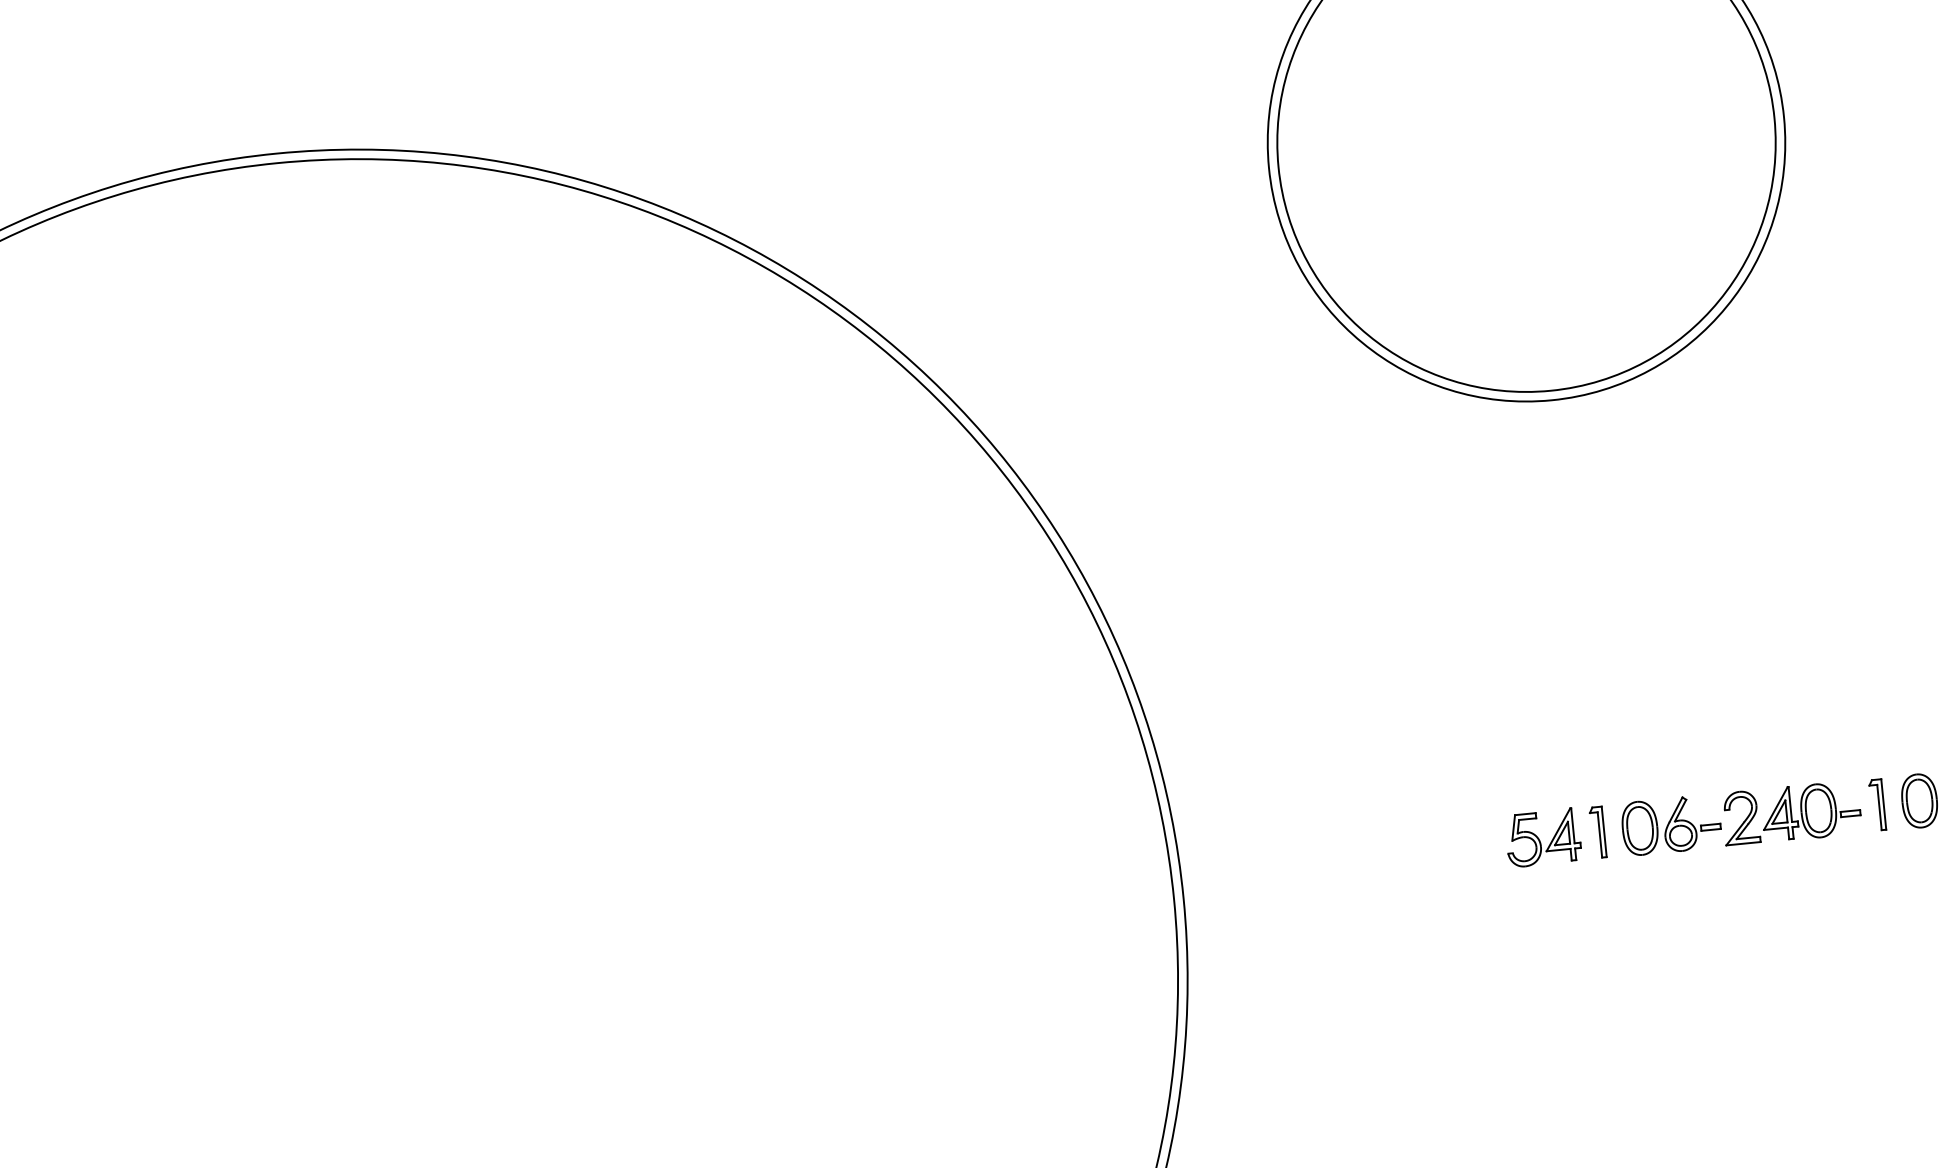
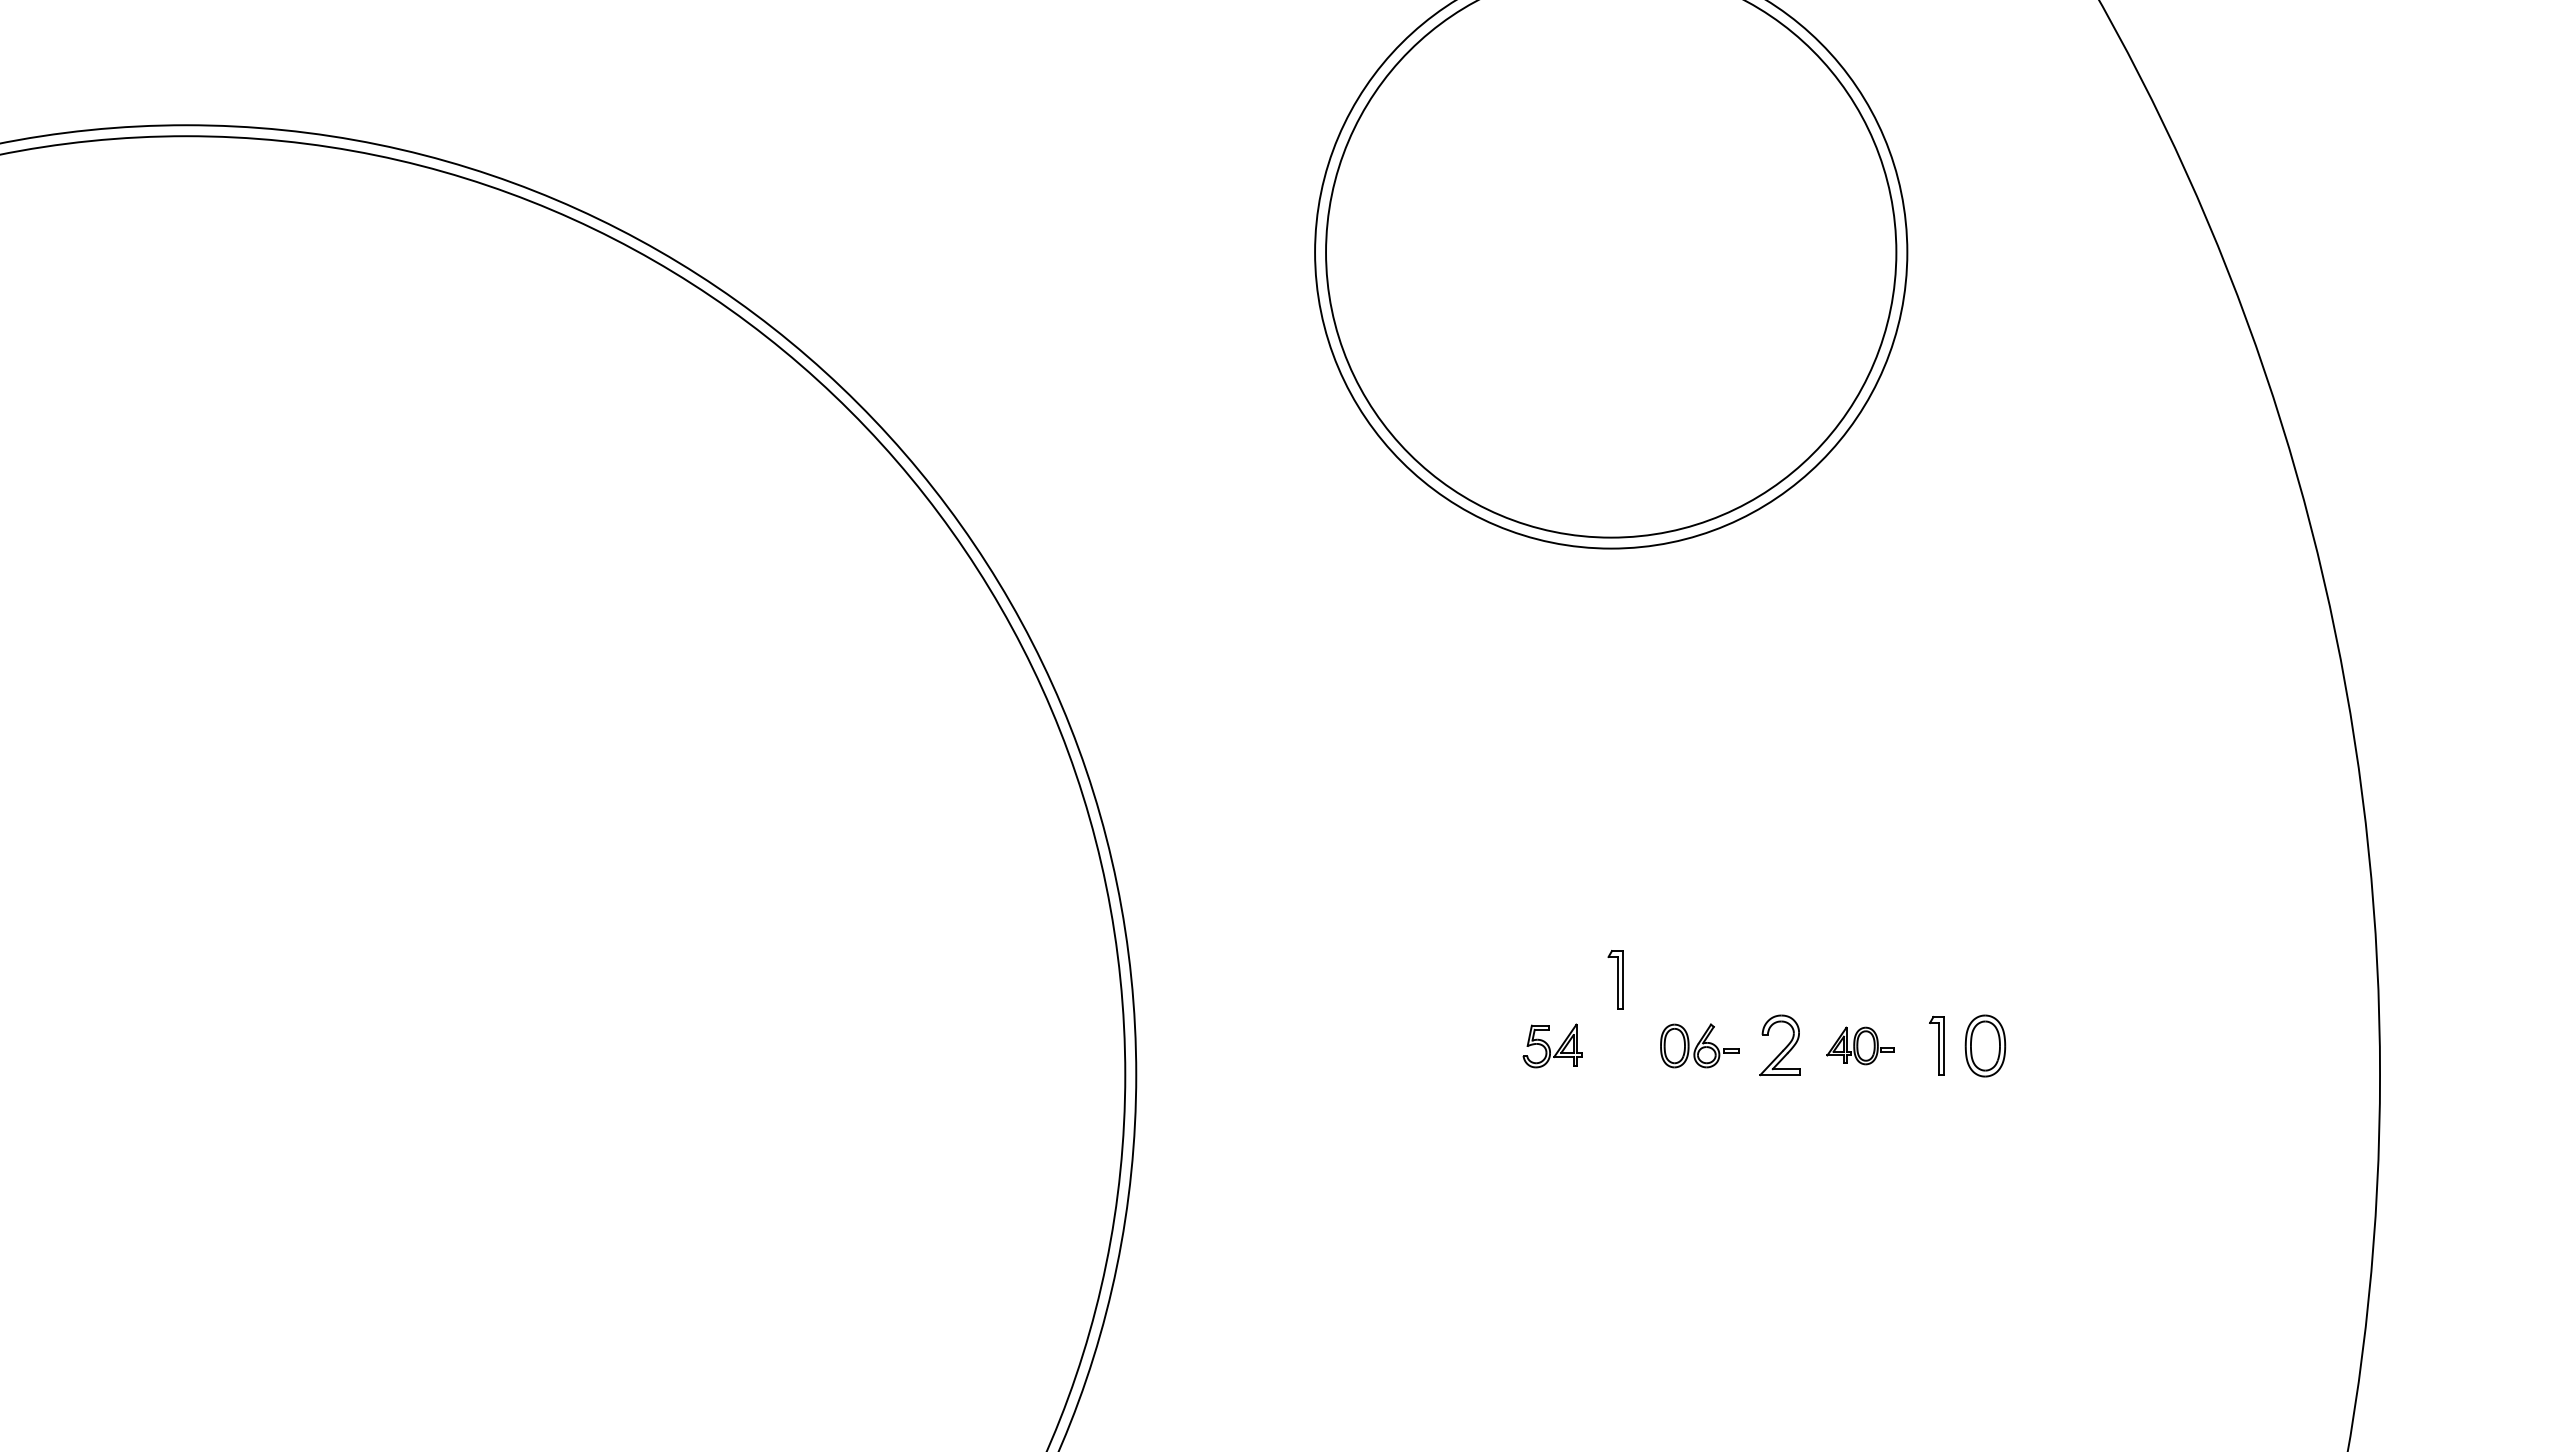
part: (1810, 811) -> (1860, 1045), size x0.6
part: (1670, 824) -> (1699, 1045), size x0.7
part: (1597, 832) -> (1615, 979), moved
part: (1543, 837) -> (1552, 1045), size x0.7

